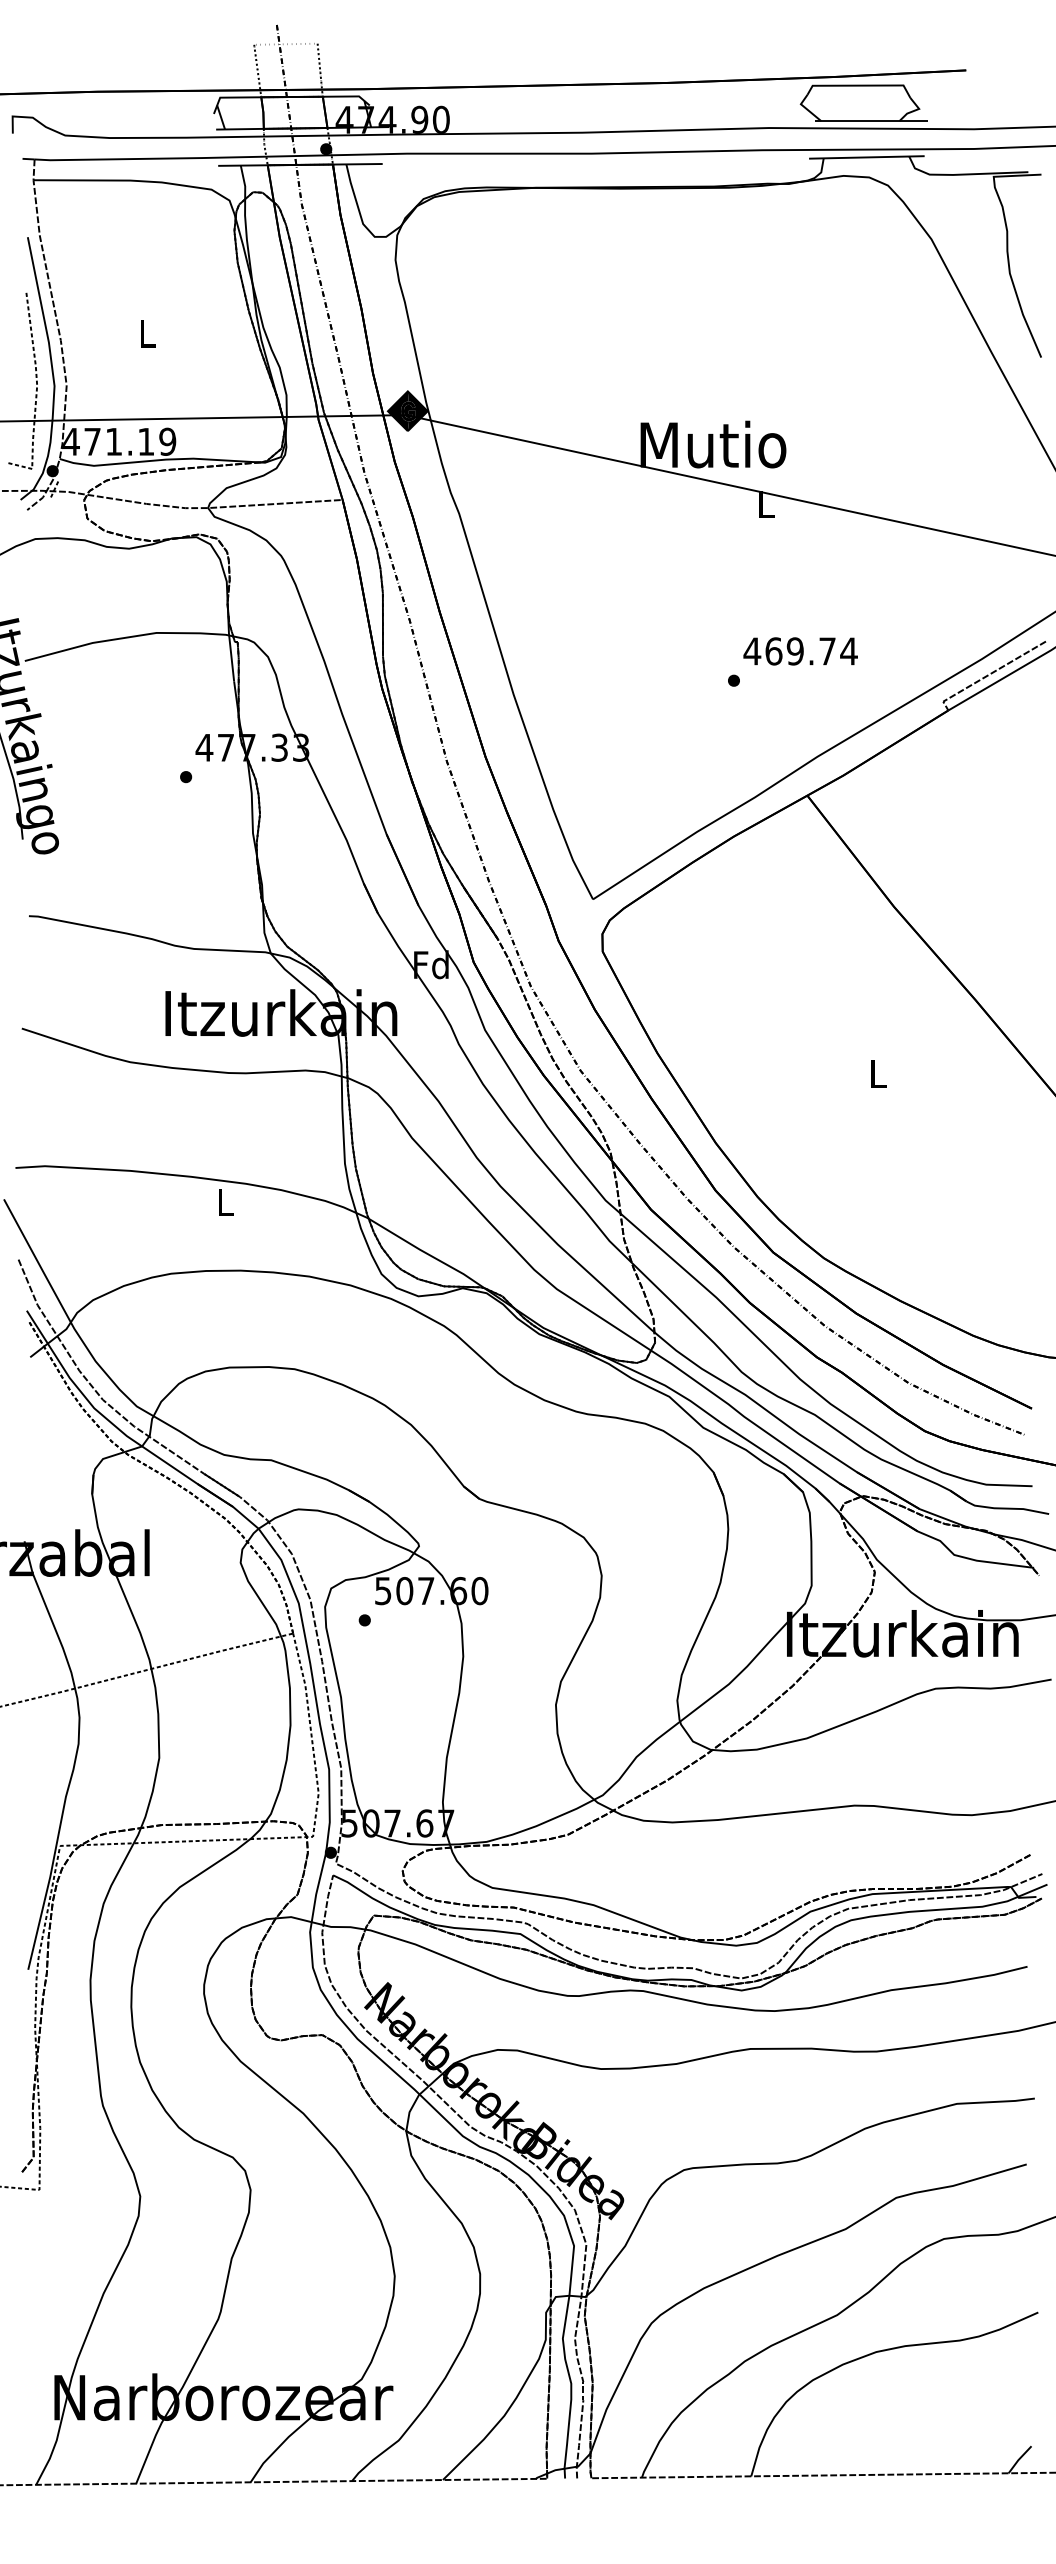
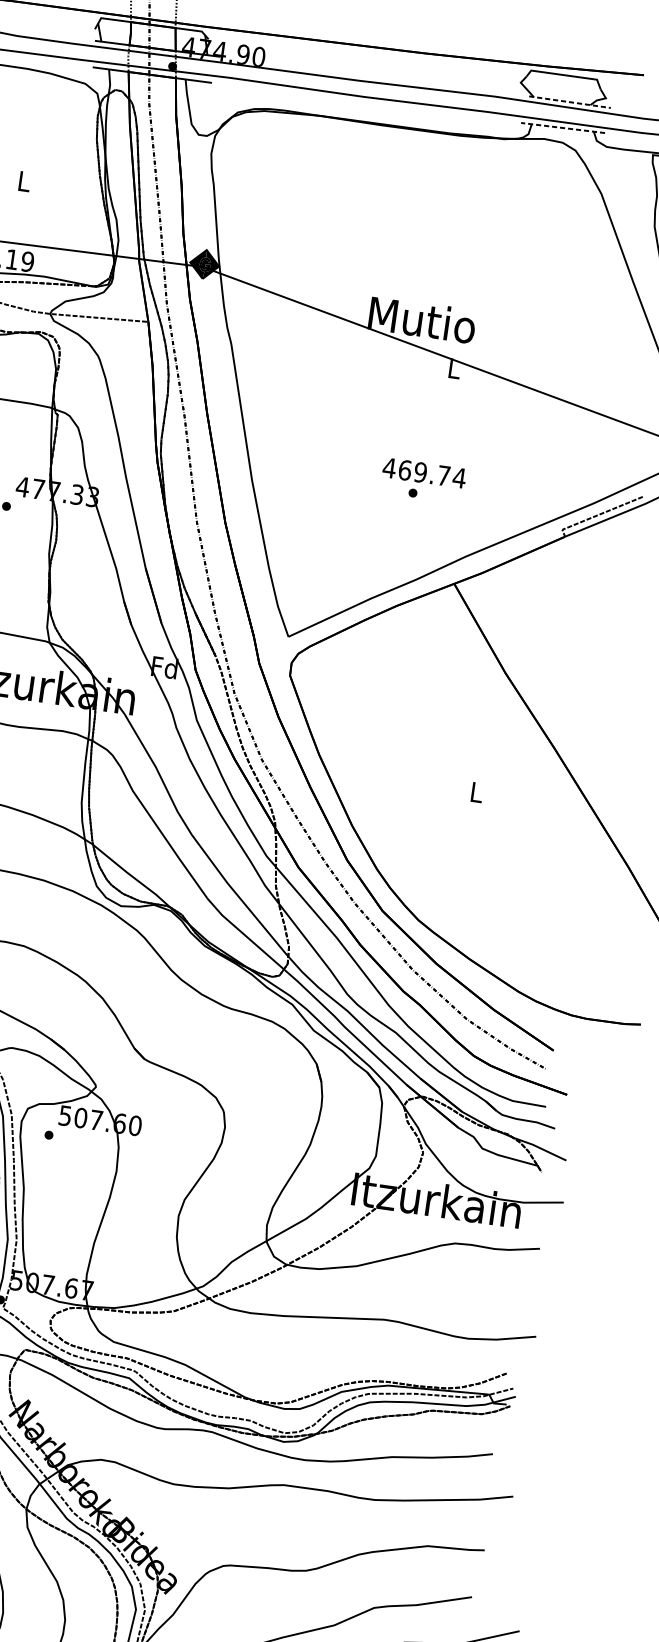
line: (871, 121) -> (570, 102), solid -> dashed
line: (866, 157) -> (562, 128), solid -> dashed
text: (800, 651) -> (424, 473), moved

